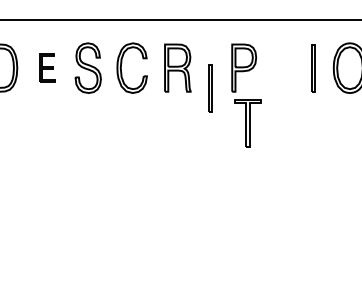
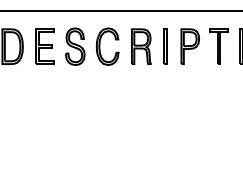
part: (47, 68) -> (45, 46), size x1.67
line: (209, 88) -> (164, 46), moved
part: (247, 123) -> (218, 46), moved

